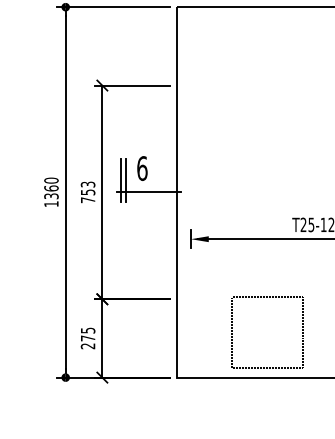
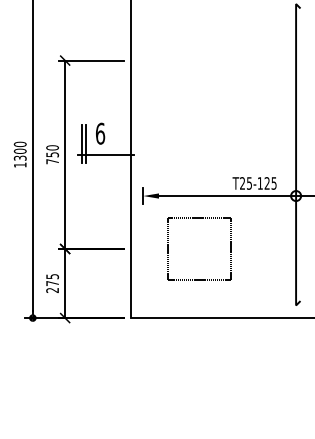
text: (87, 184) -> (52, 147), 753 -> 750
text: (50, 187) -> (19, 150), 1360 -> 1300
part: (267, 297) -> (199, 218), moved

